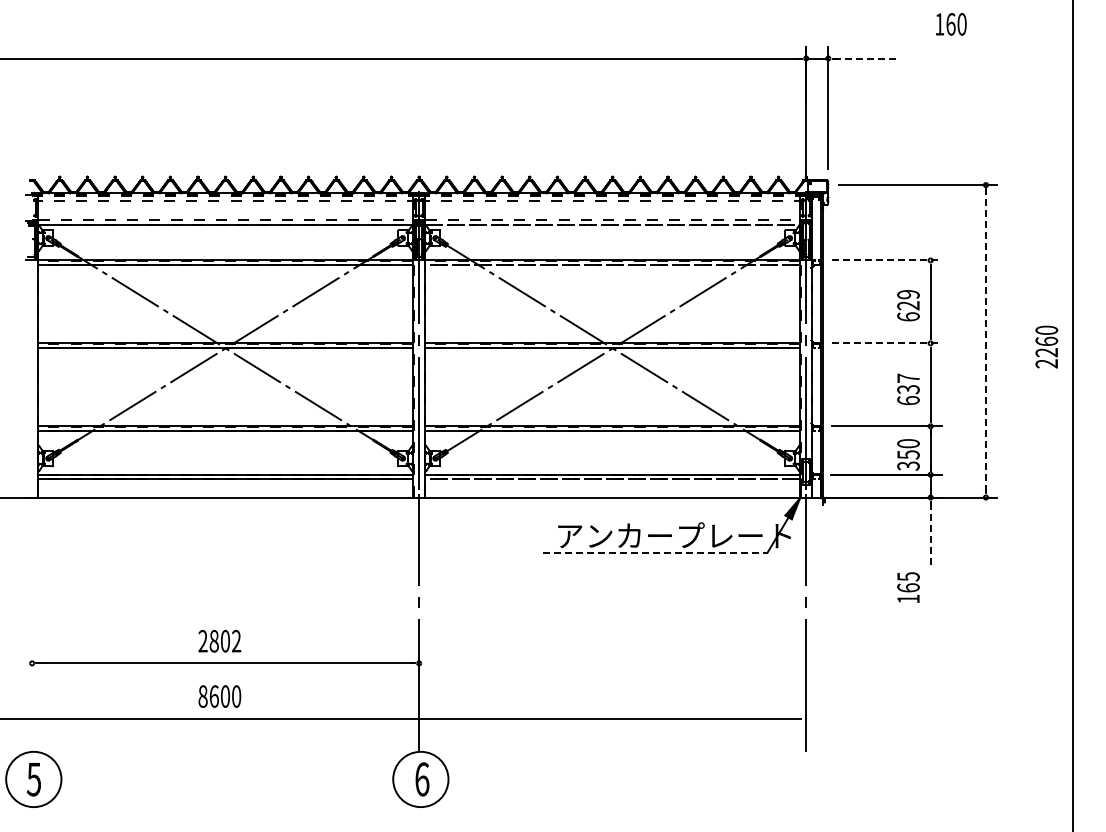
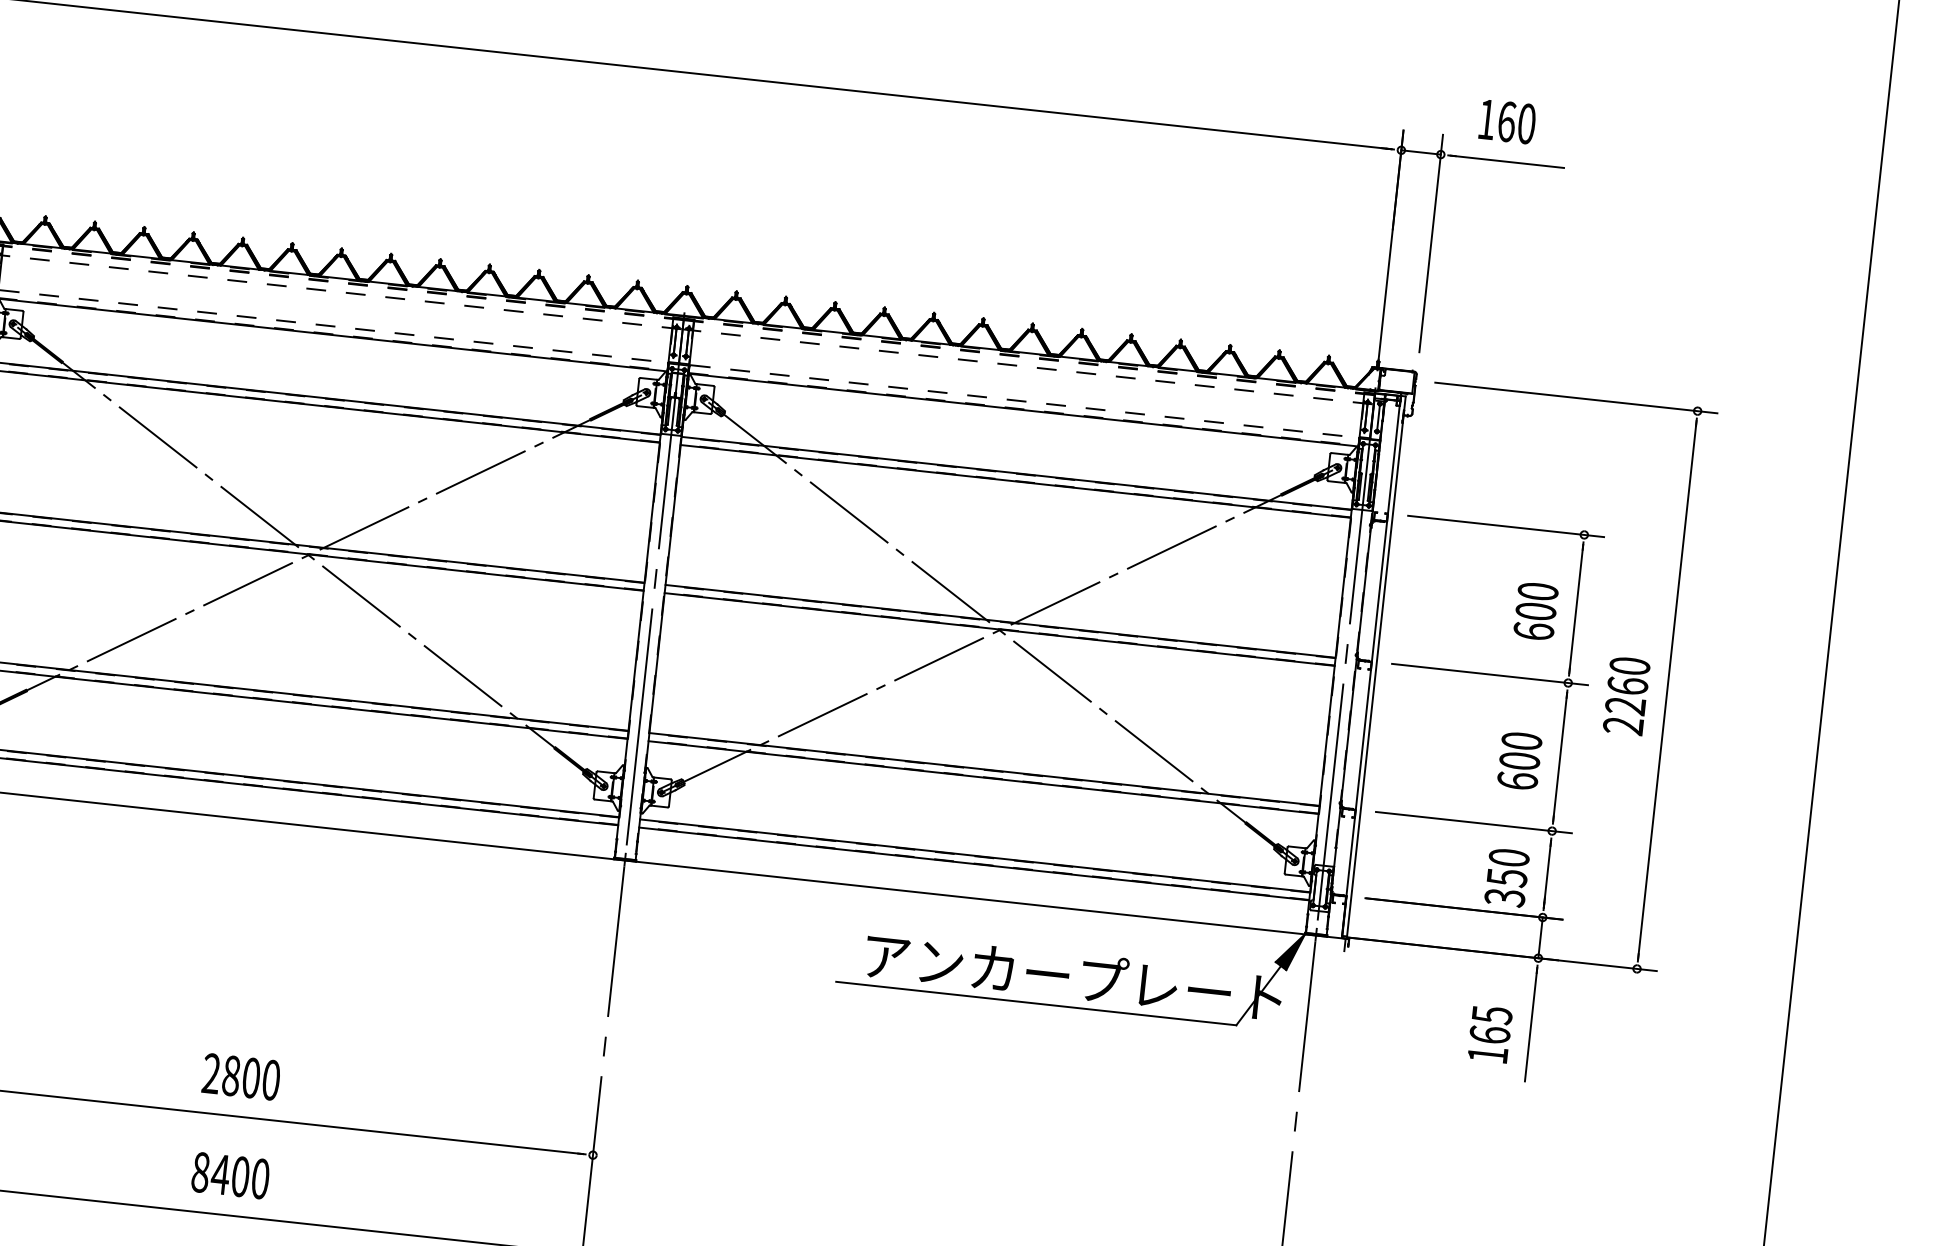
text: (951, 24) -> (1507, 122), moved
line: (865, 58) -> (1507, 161), dashed -> solid
line: (612, 225) -> (1023, 410), dashed -> solid
line: (886, 260) -> (1505, 526), dashed -> solid
line: (612, 265) -> (1015, 482), dashed -> solid
text: (908, 300) -> (1537, 602), 629 -> 600
line: (985, 341) -> (1666, 690), dashed -> solid
line: (886, 343) -> (1489, 674), dashed -> solid
text: (1046, 346) -> (1626, 694), moved
text: (908, 383) -> (1520, 750), 637 -> 600
line: (612, 479) -> (973, 864), dashed -> solid
line: (930, 534) -> (1530, 1024), dashed -> solid
line: (655, 552) -> (1036, 1002), dashed -> solid
text: (908, 587) -> (1490, 1034), moved
text: (236, 641) -> (271, 1080), 2802 -> 2800
text: (214, 696) -> (221, 1174), 8600 -> 8400

